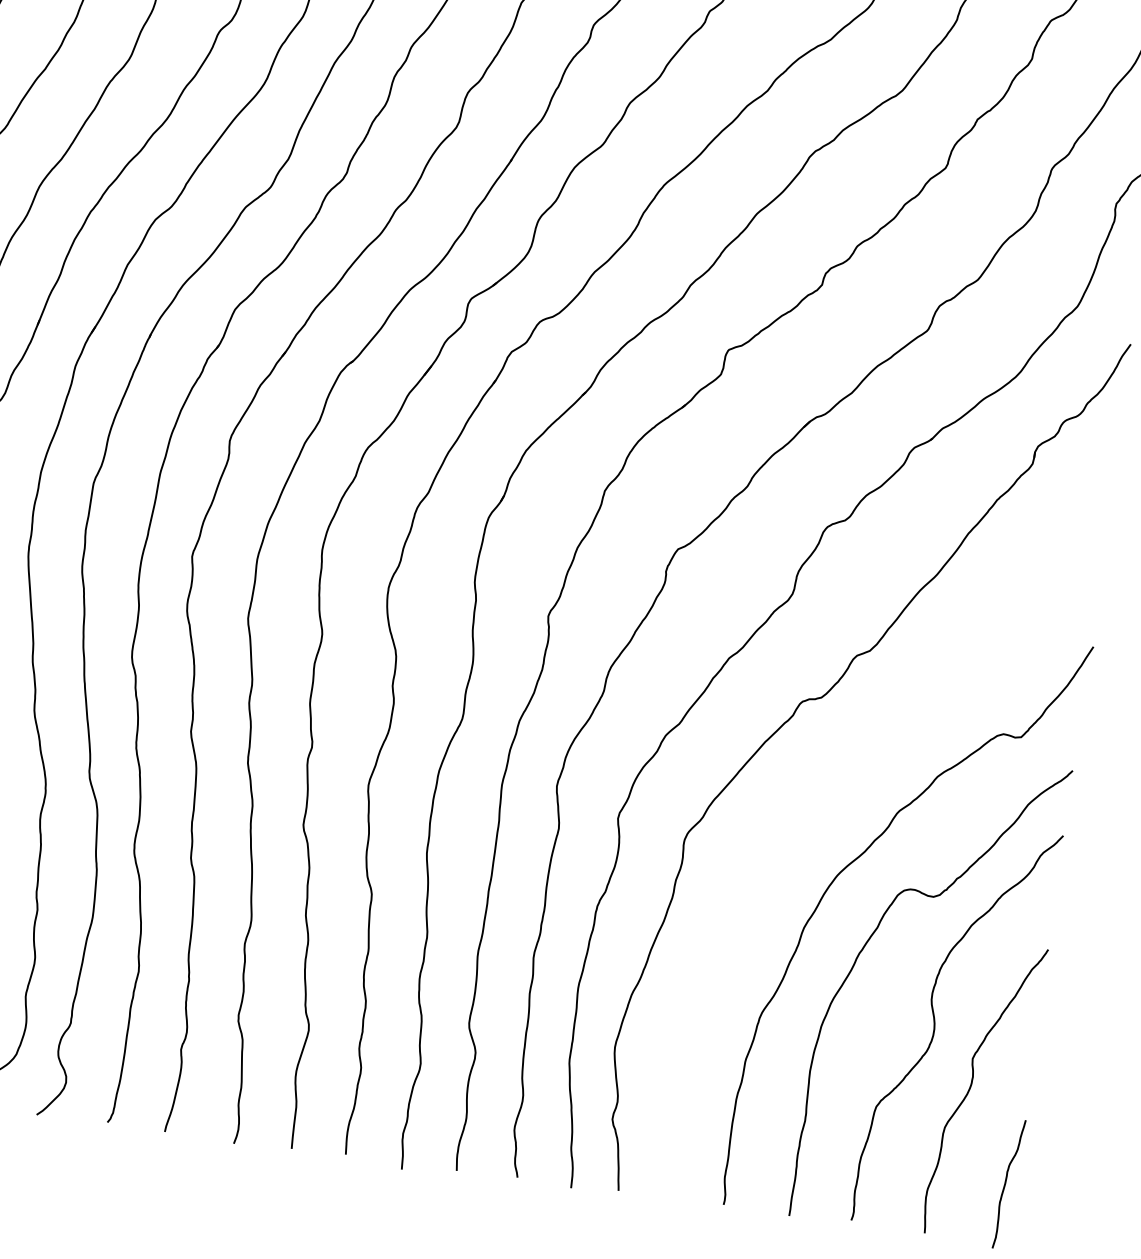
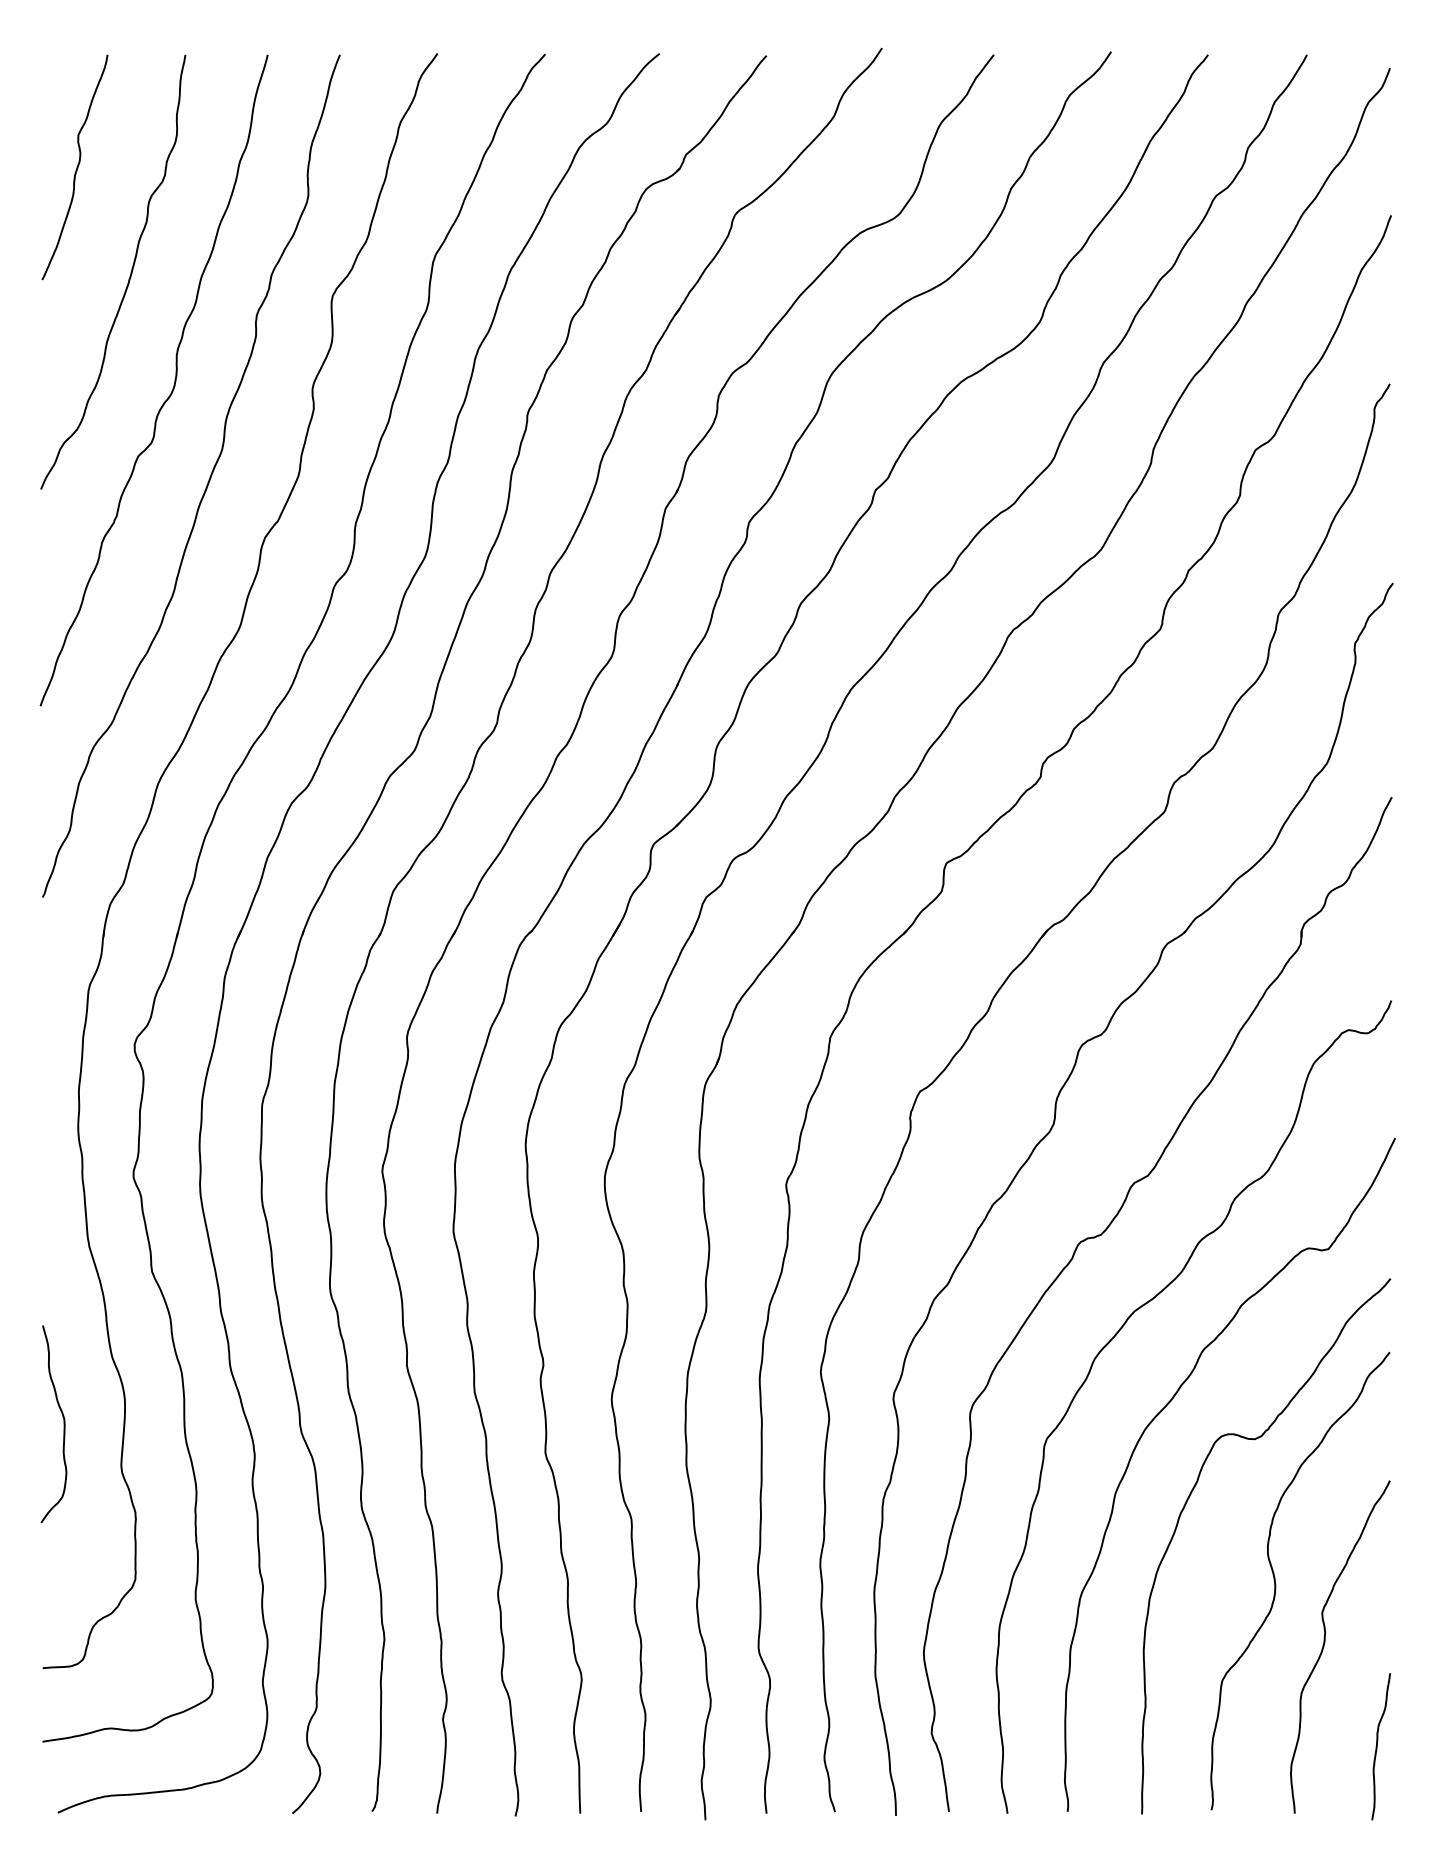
curve: (818, 793) -> (1111, 1341), added

